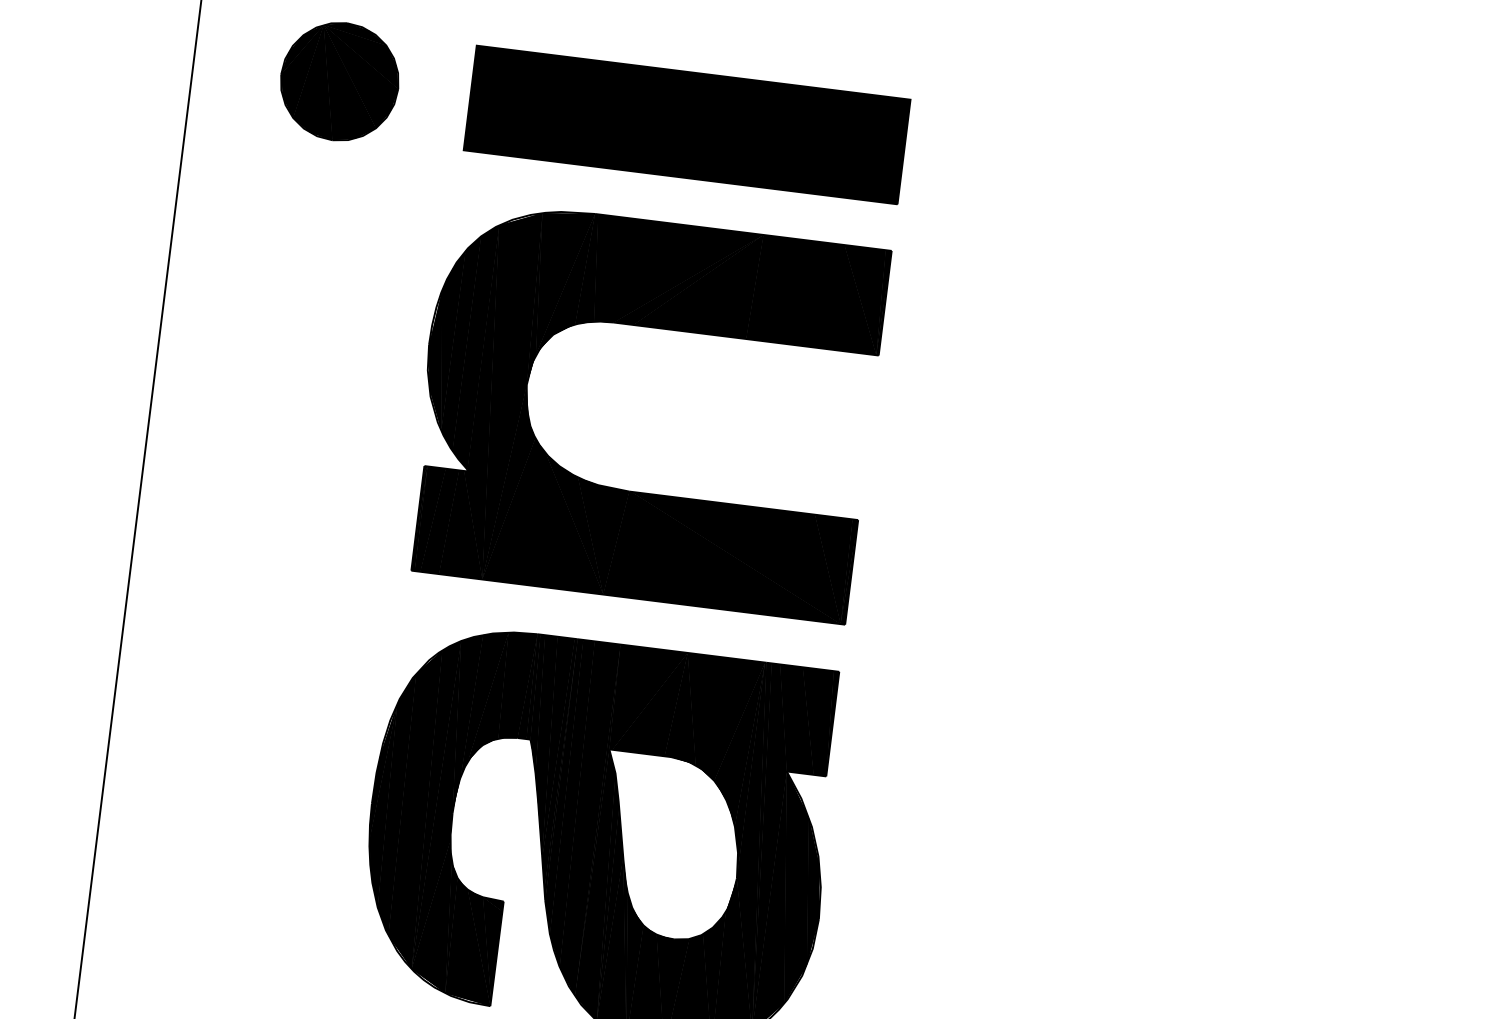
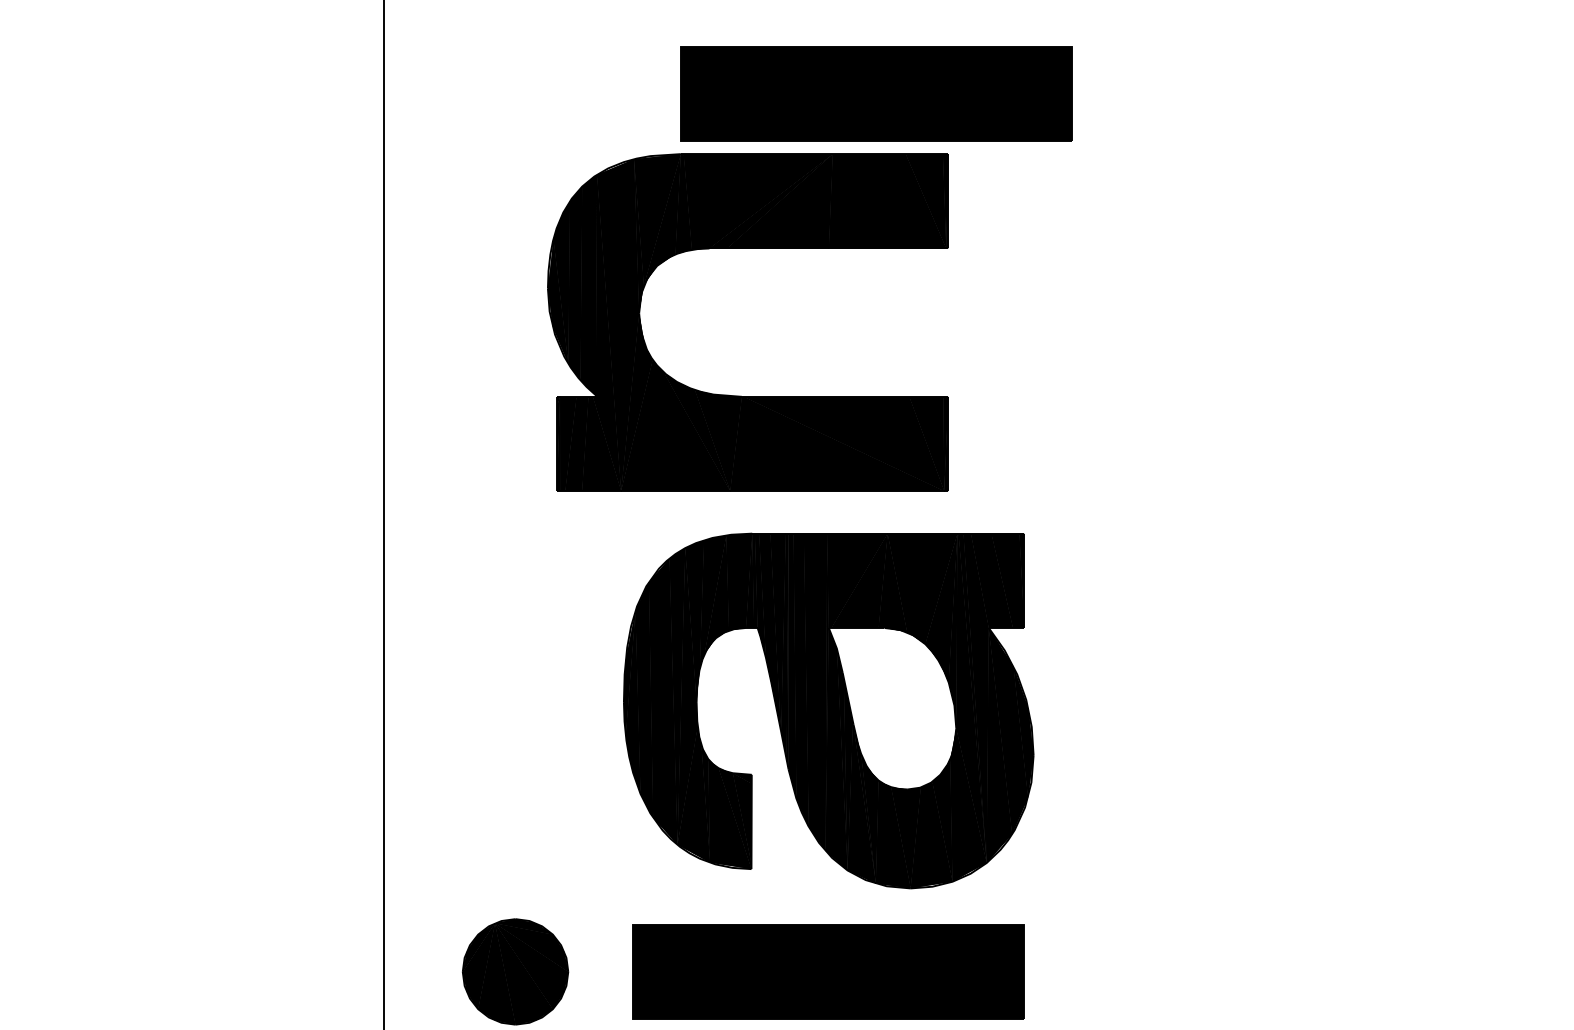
part: (339, 81) -> (515, 64), removed
part: (686, 124) -> (876, 93), moved
part: (628, 490) -> (741, 395), moved

